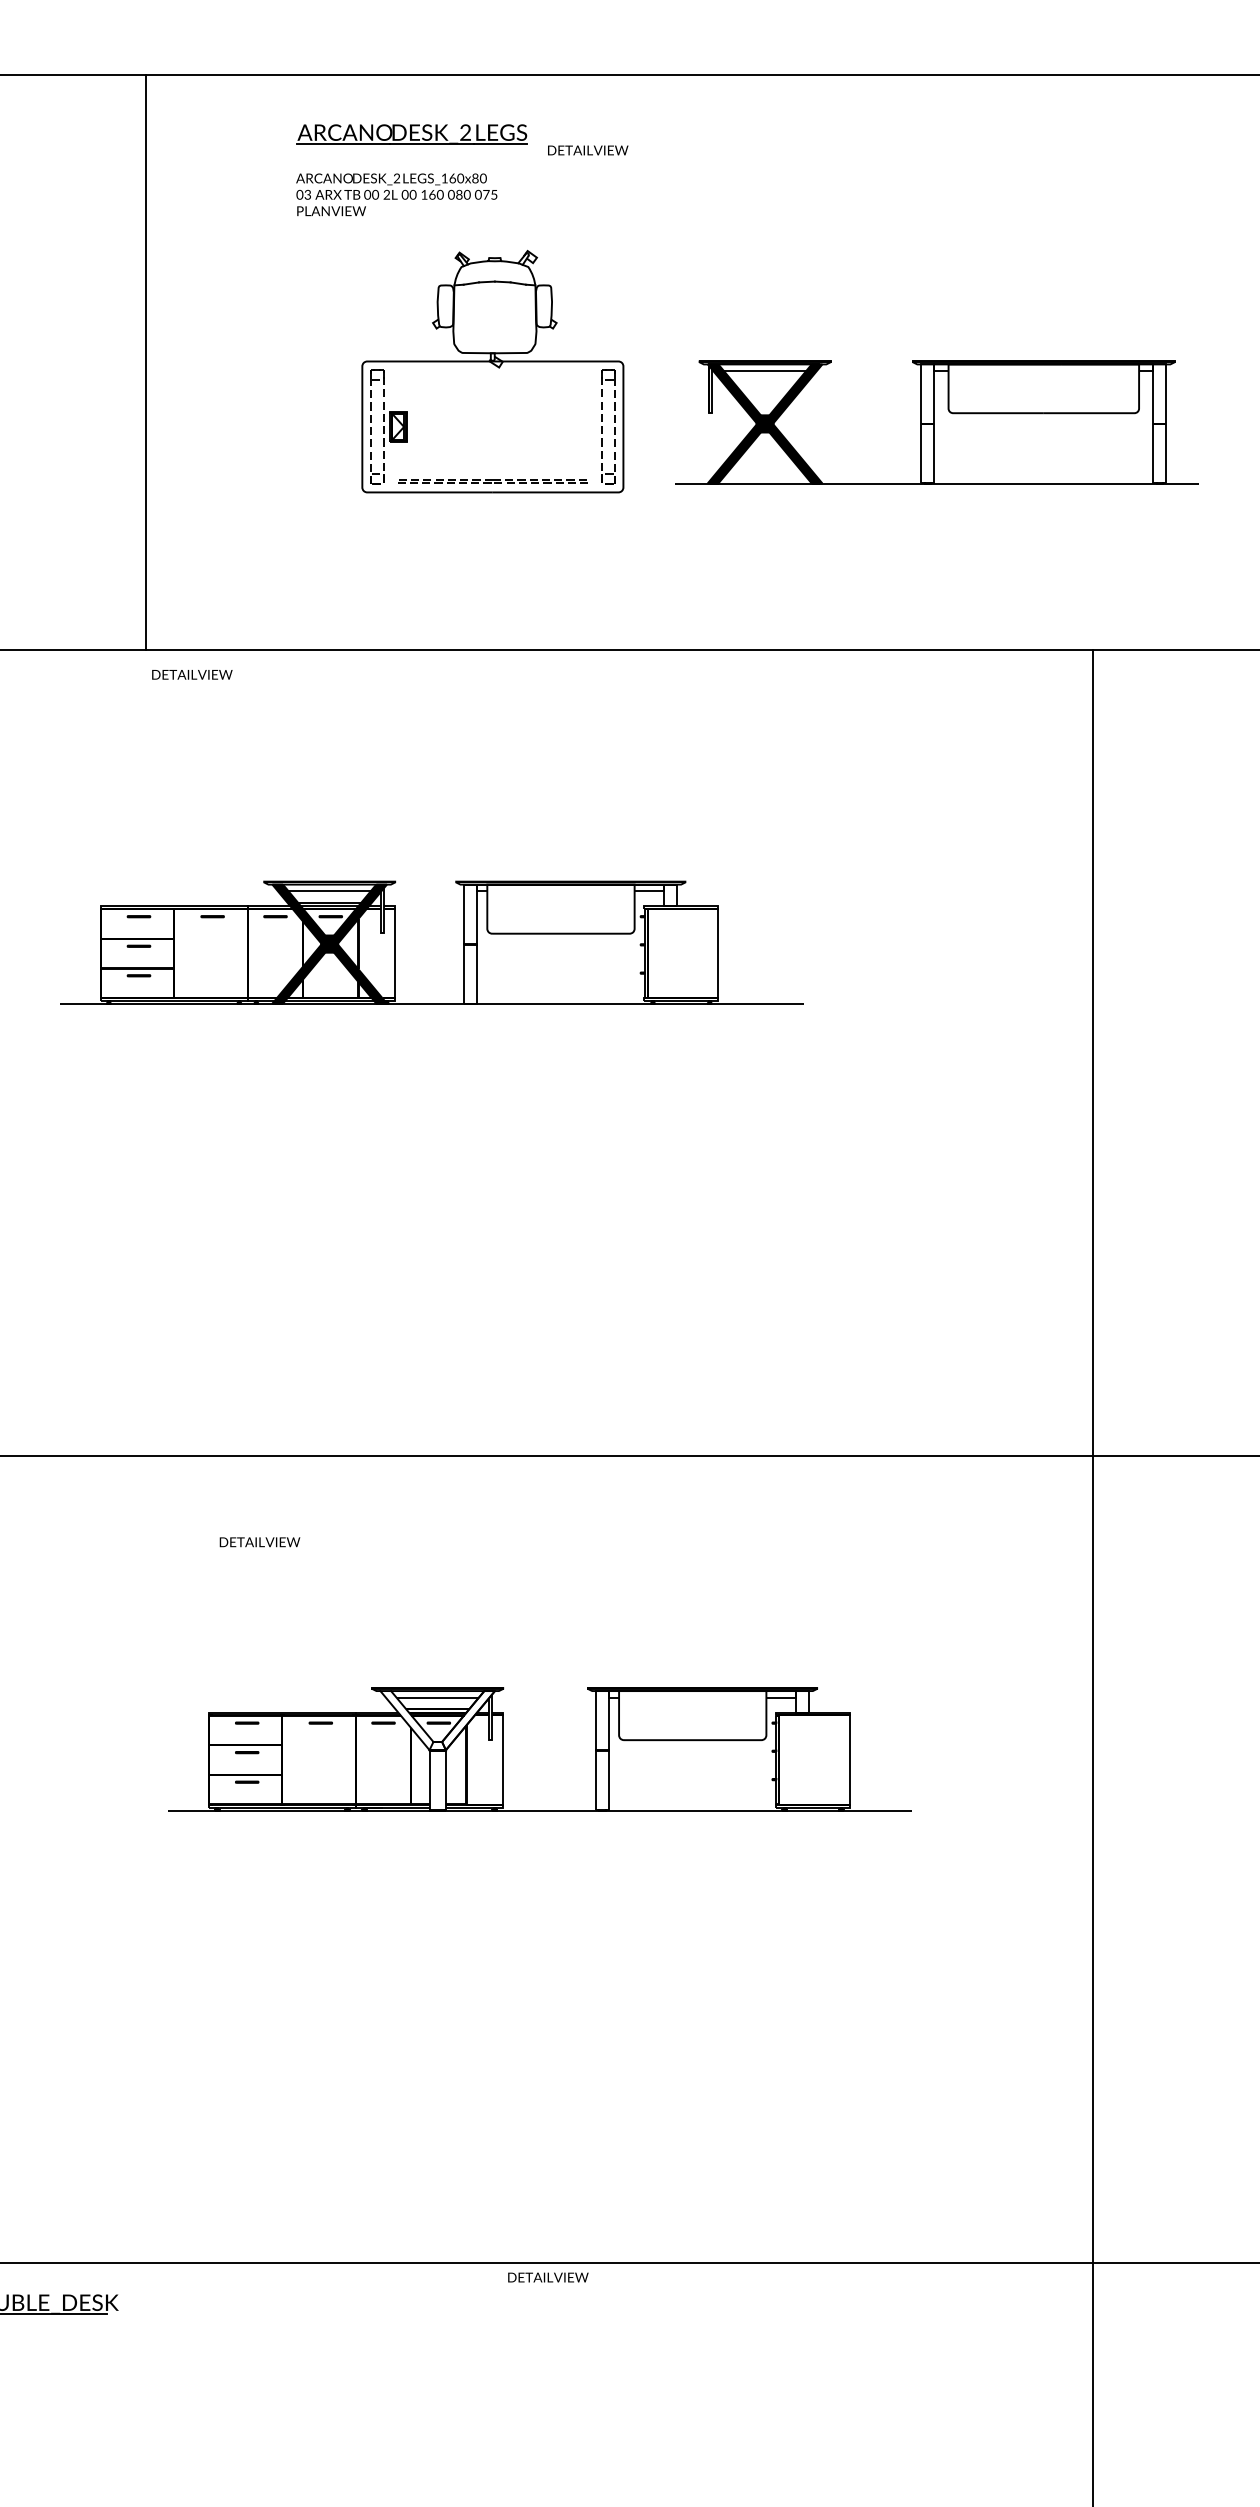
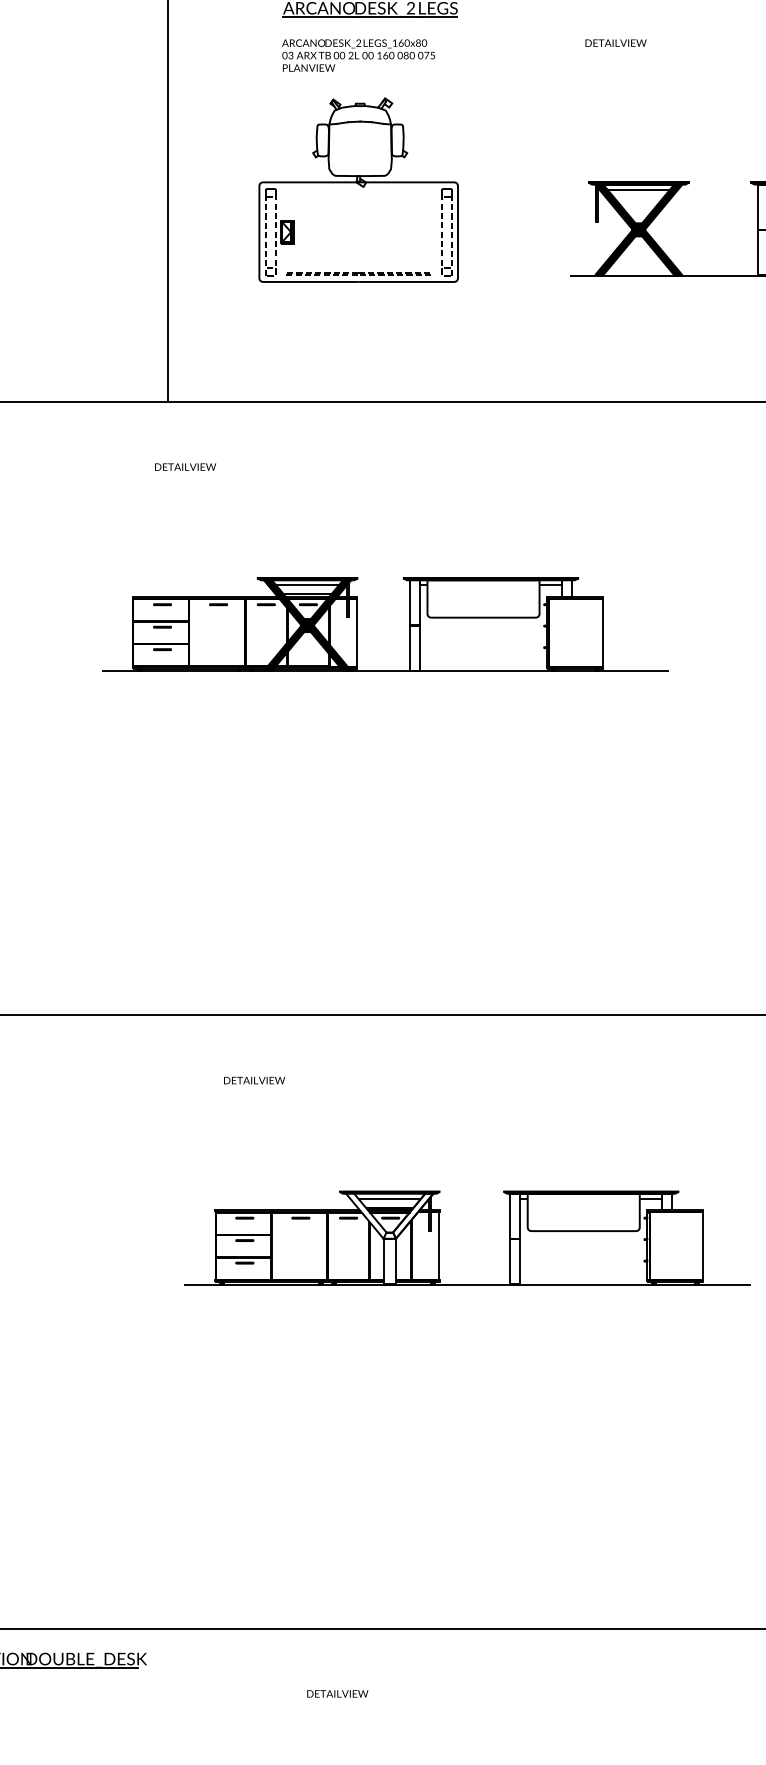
text: (588, 150) -> (616, 43), moved
part: (492, 371) -> (358, 189), moved
text: (192, 674) -> (185, 466), moved
text: (548, 2277) -> (337, 1693), moved

